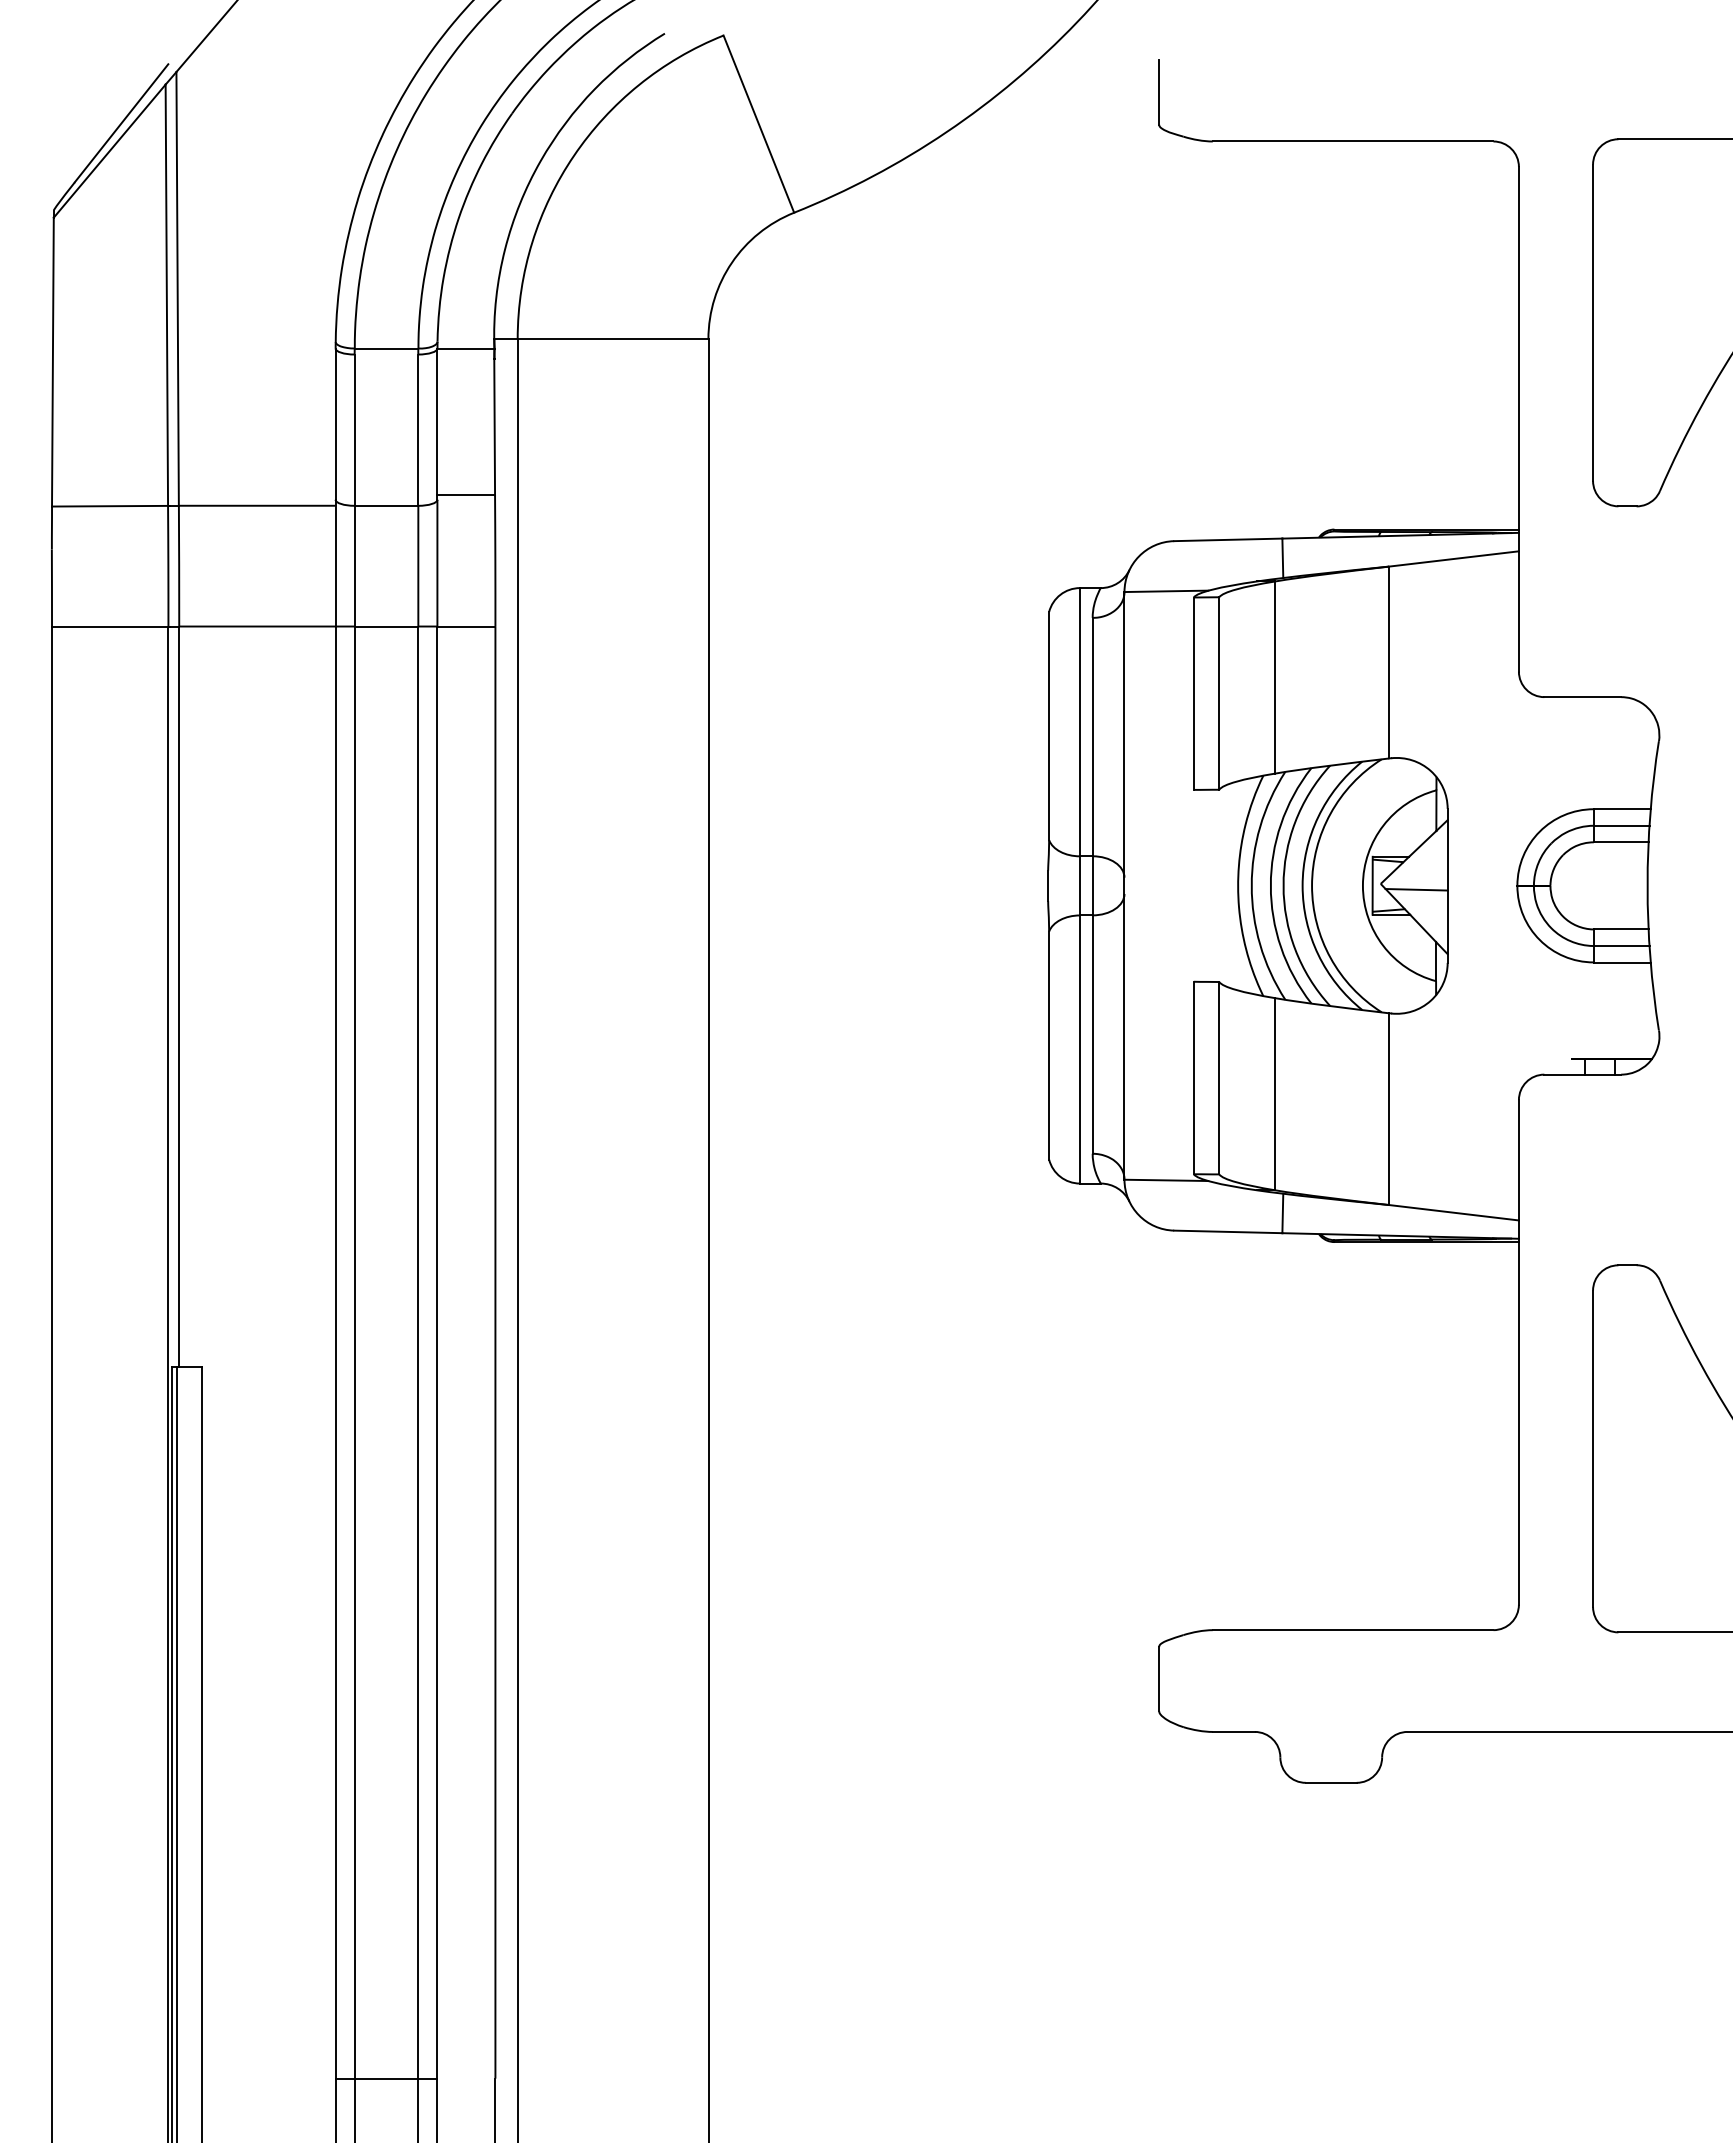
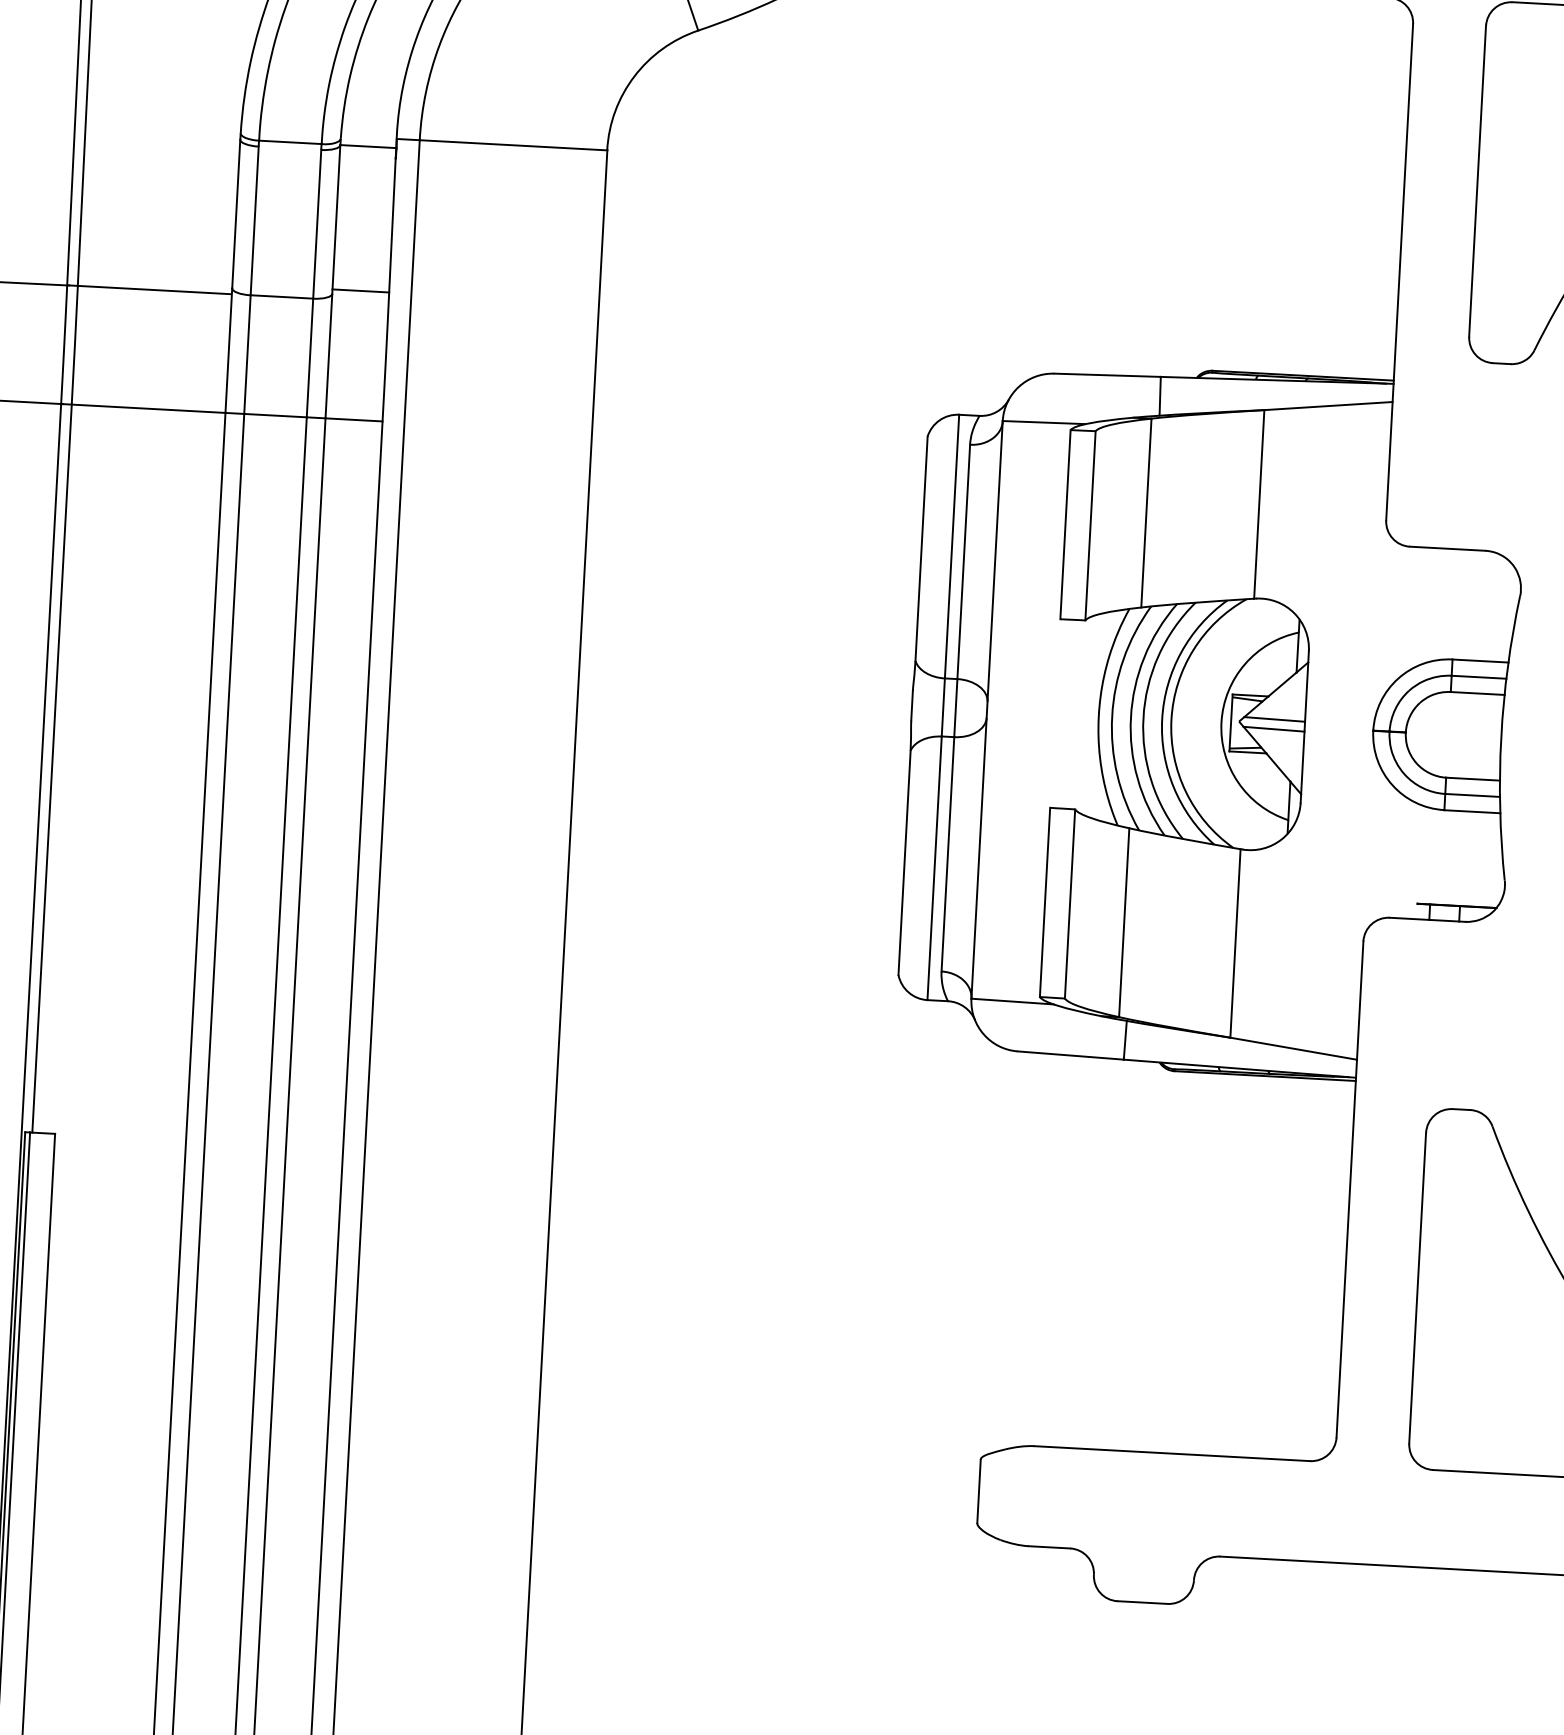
line: (1416, 879) -> (1274, 719), added

